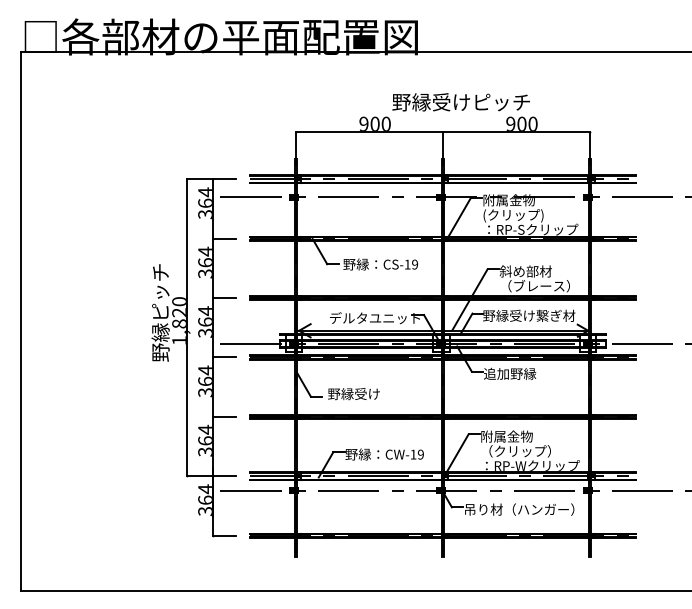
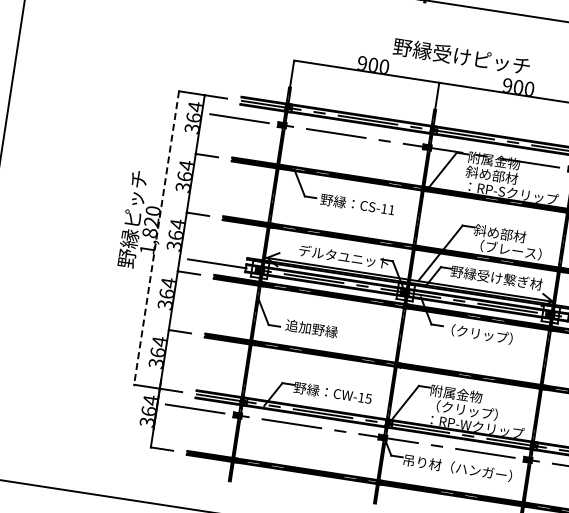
text: (513, 215) -> (496, 176), (クリップ) -> 斜め部材
text: (414, 264) -> (391, 209), CS-19 -> CS-11
line: (186, 328) -> (156, 238), solid -> dashed
text: (519, 373) -> (478, 333), 追加野縁 -> （クリップ）
text: (354, 394) -> (312, 329), 野縁受け -> 追加野縁
text: (420, 454) -> (368, 398), CW-19 -> CW-15

